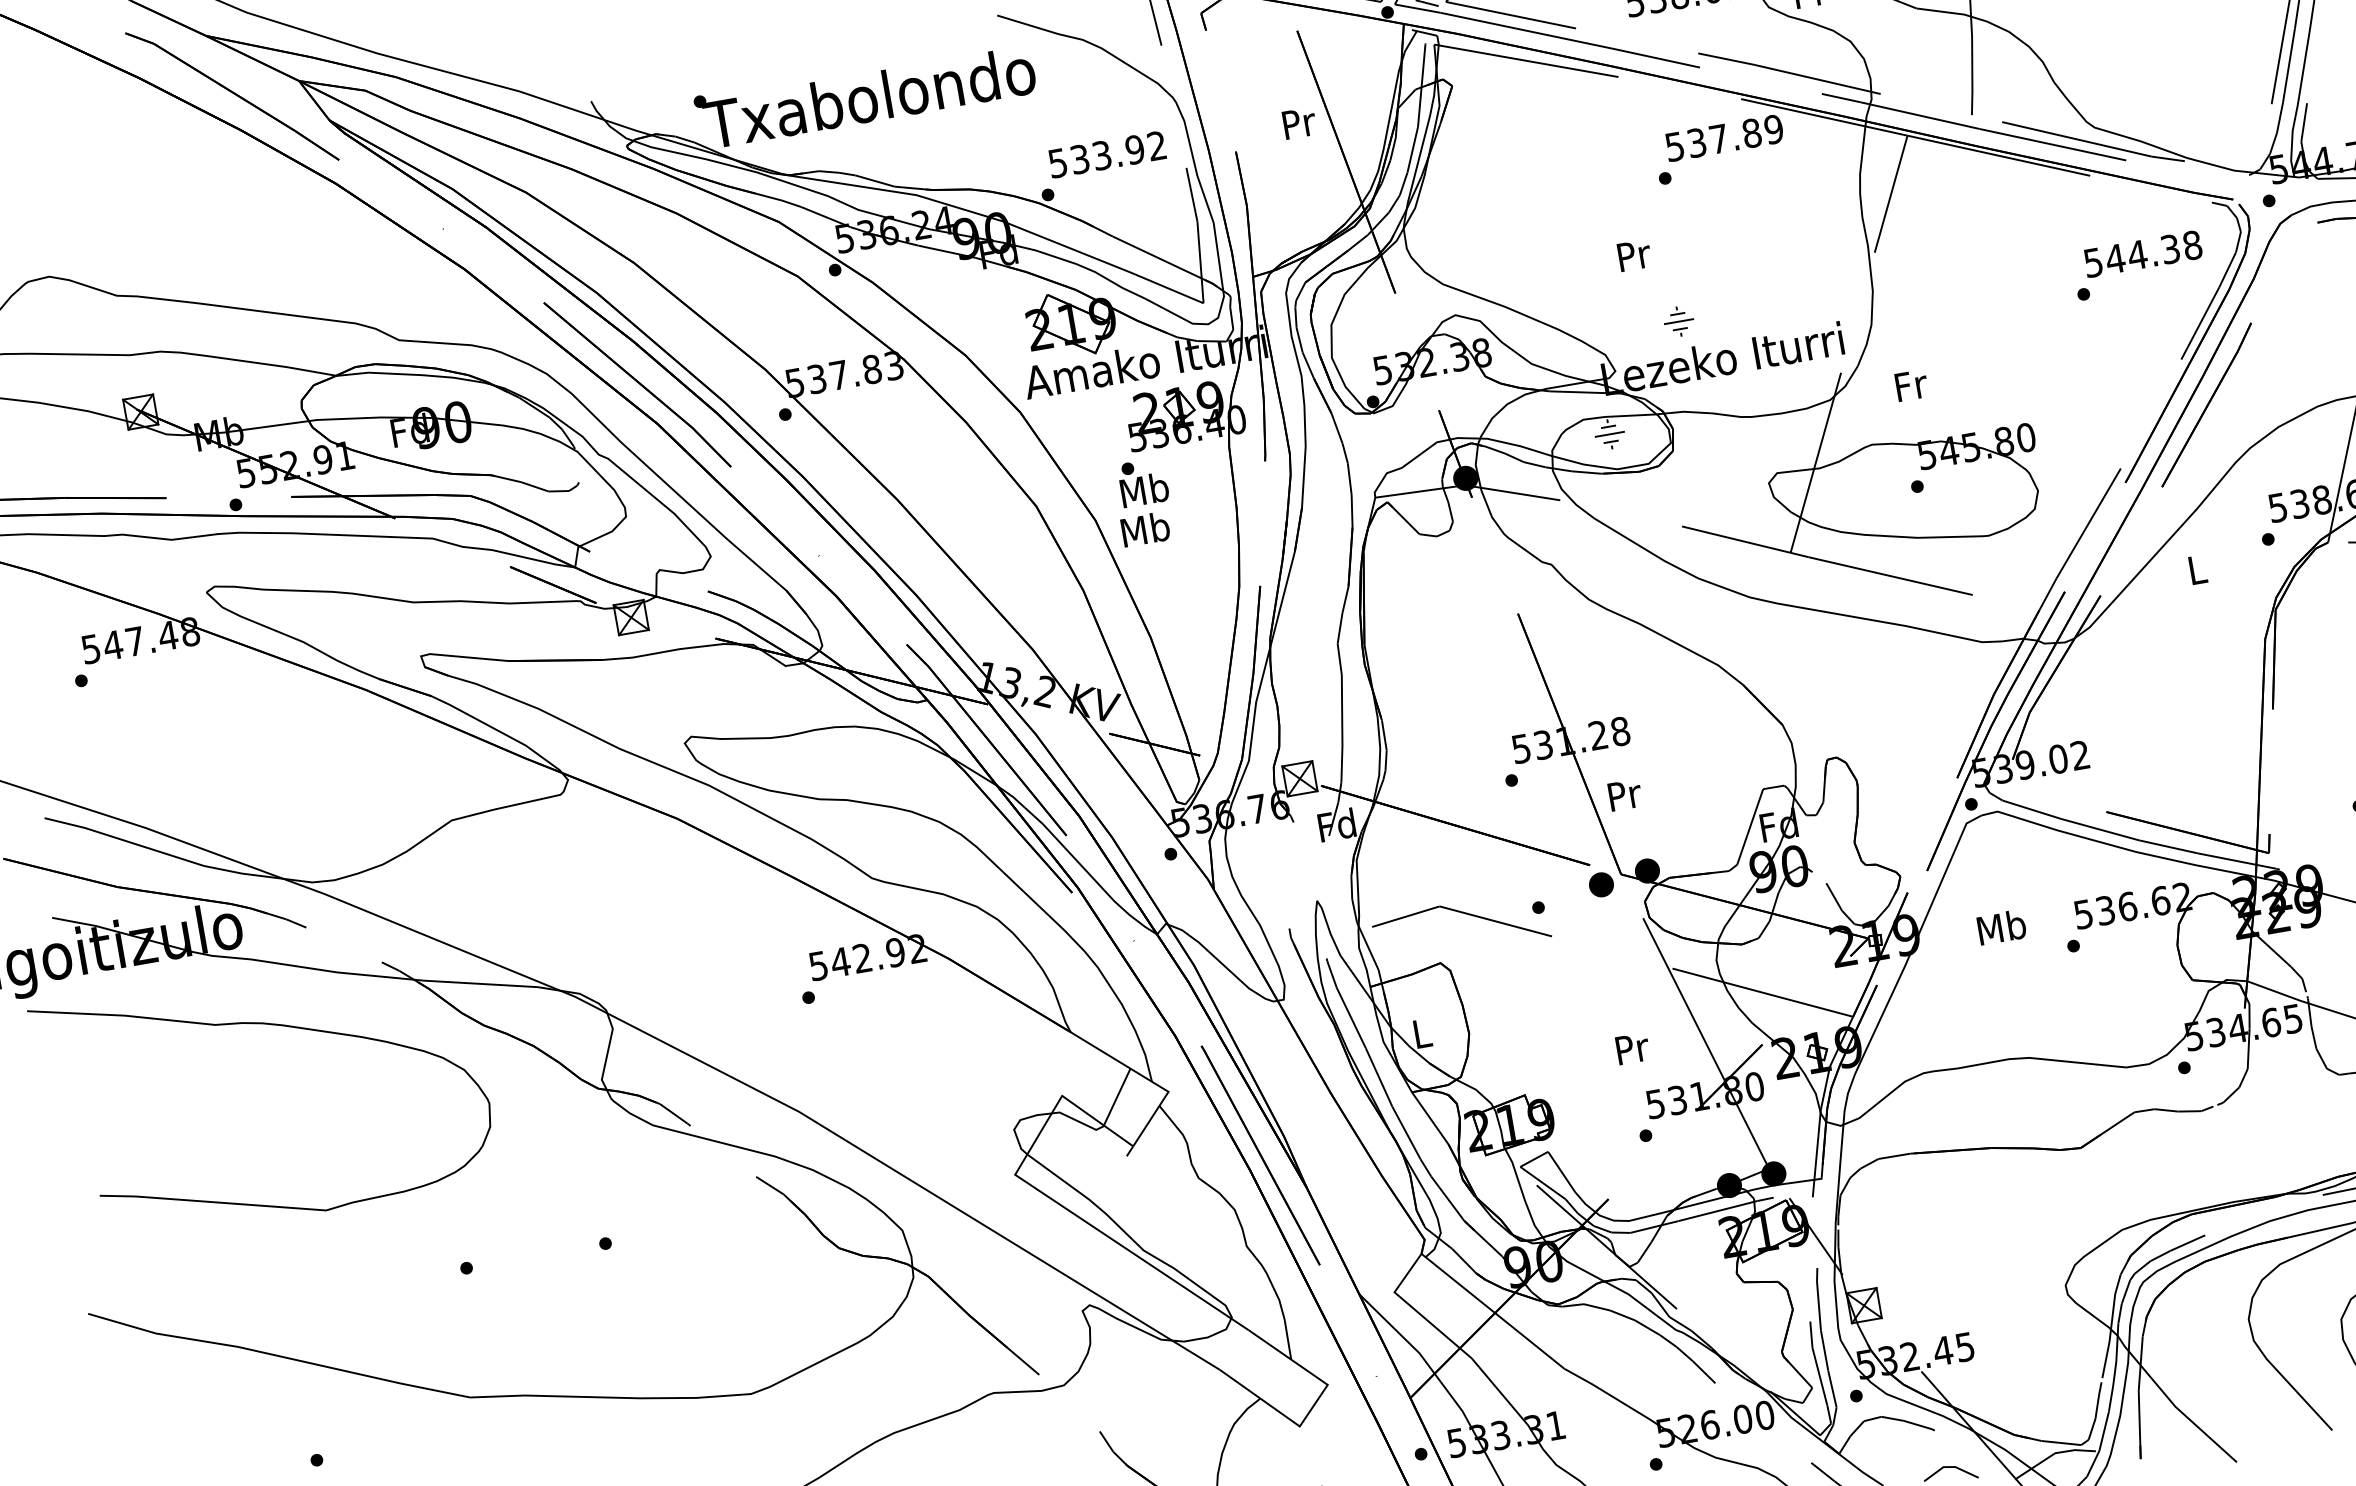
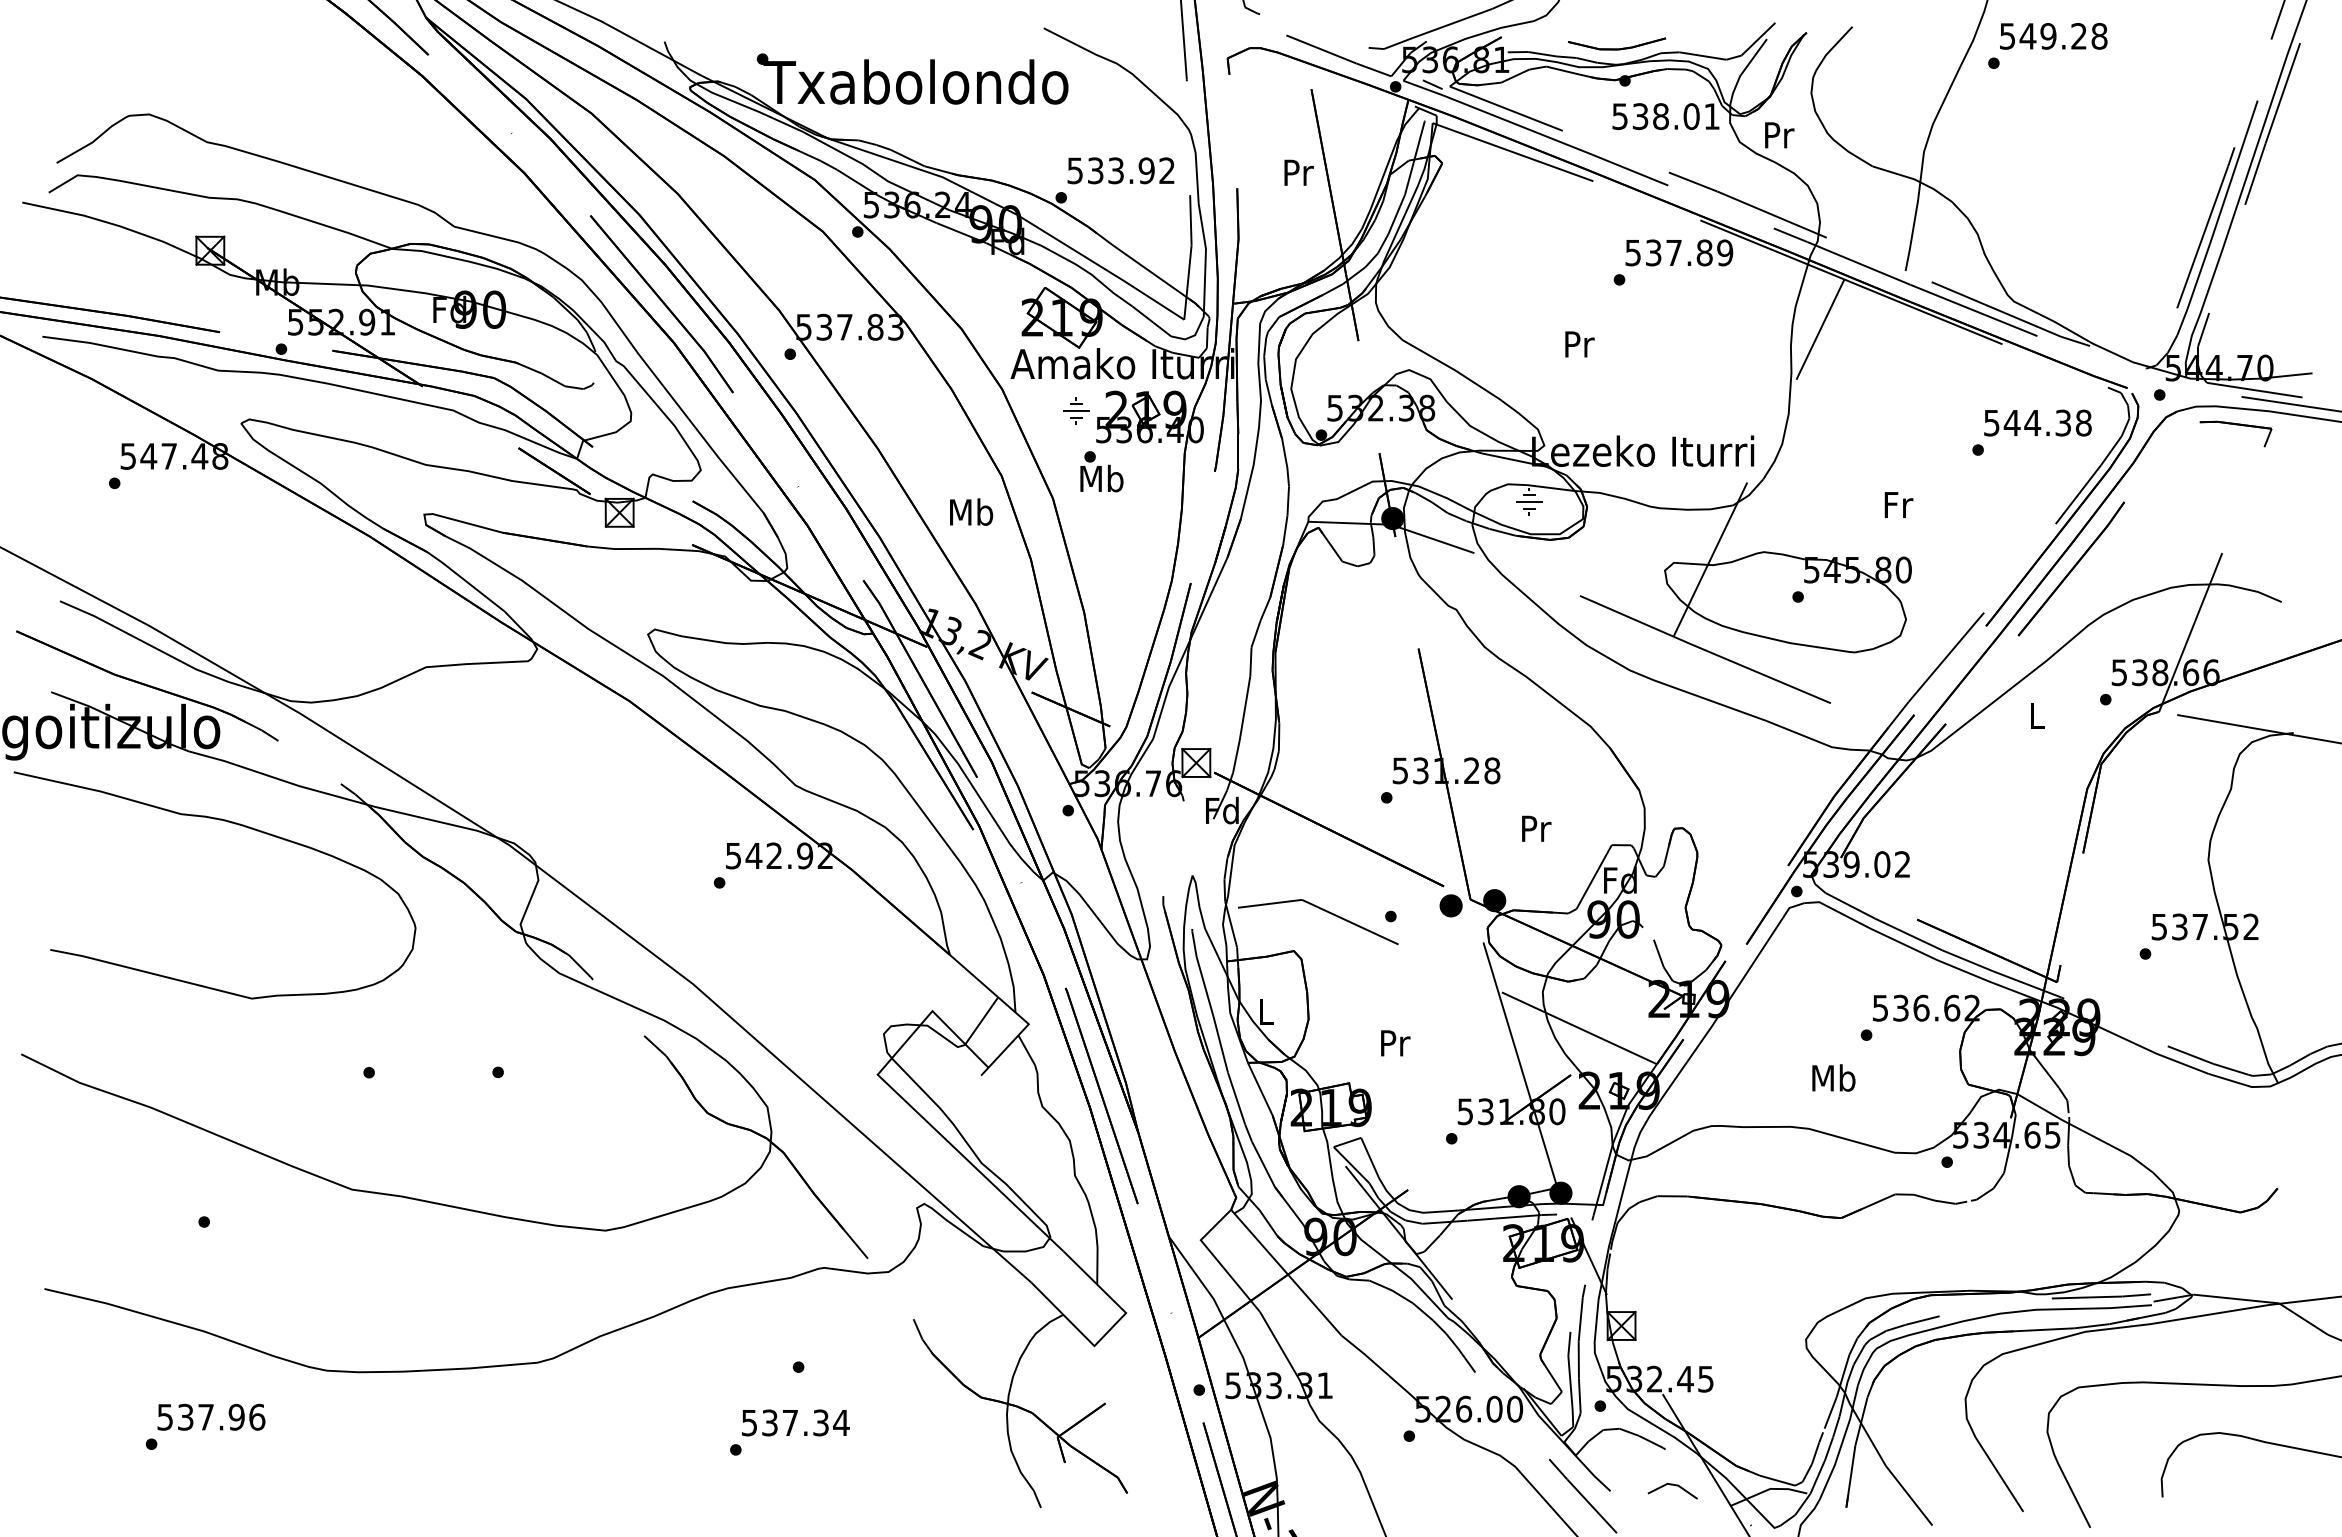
part: (1678, 321) -> (1076, 410), moved
text: (1911, 384) -> (1898, 504), moved
text: (1145, 528) -> (971, 511), moved
text: (1625, 794) -> (1536, 828), moved
text: (2001, 926) -> (1833, 1077), moved
text: (1632, 1048) -> (1395, 1043), moved

